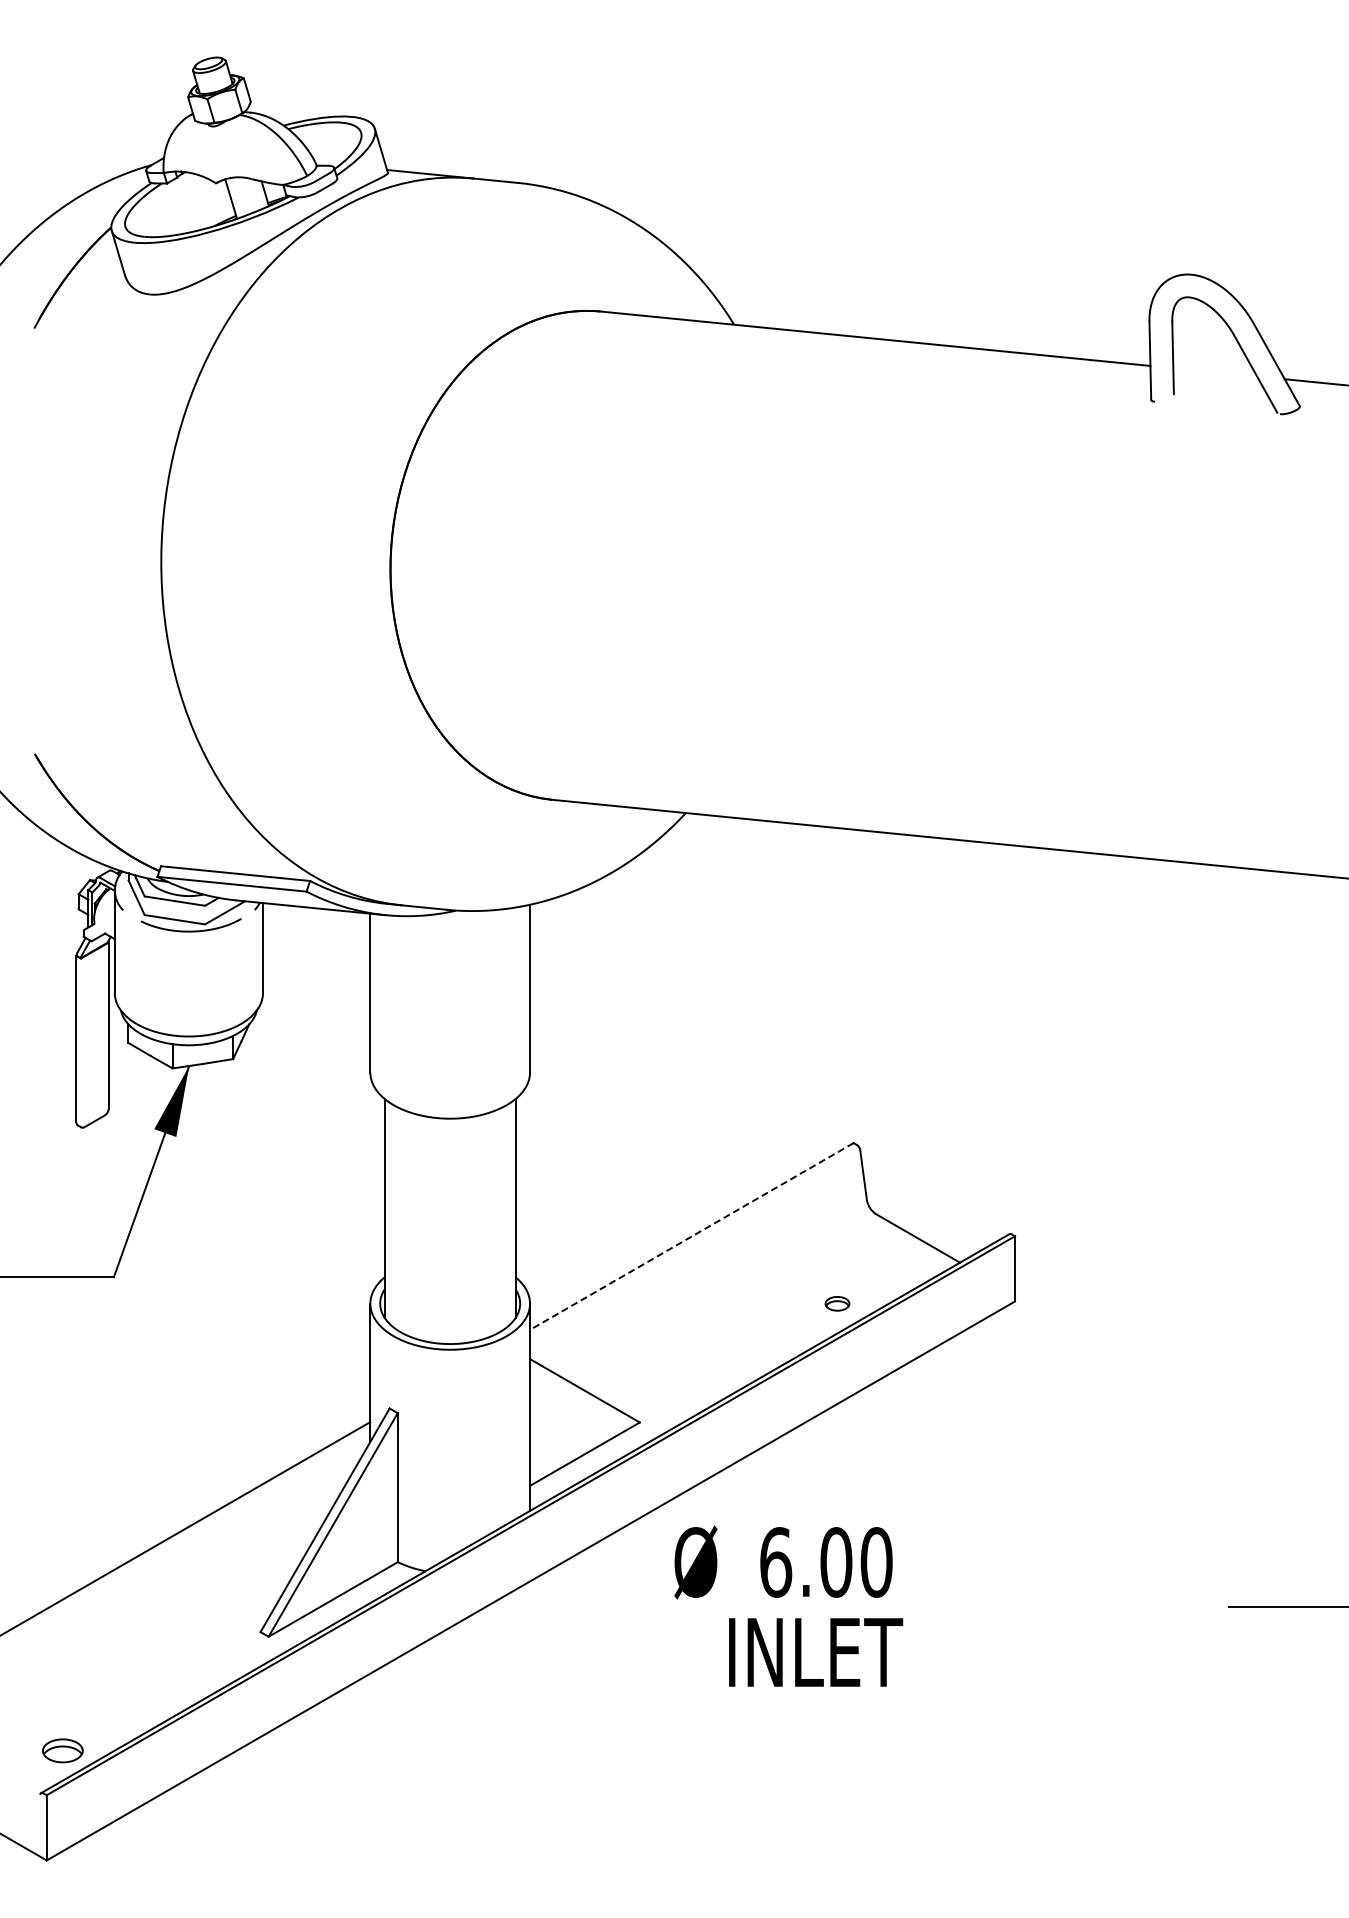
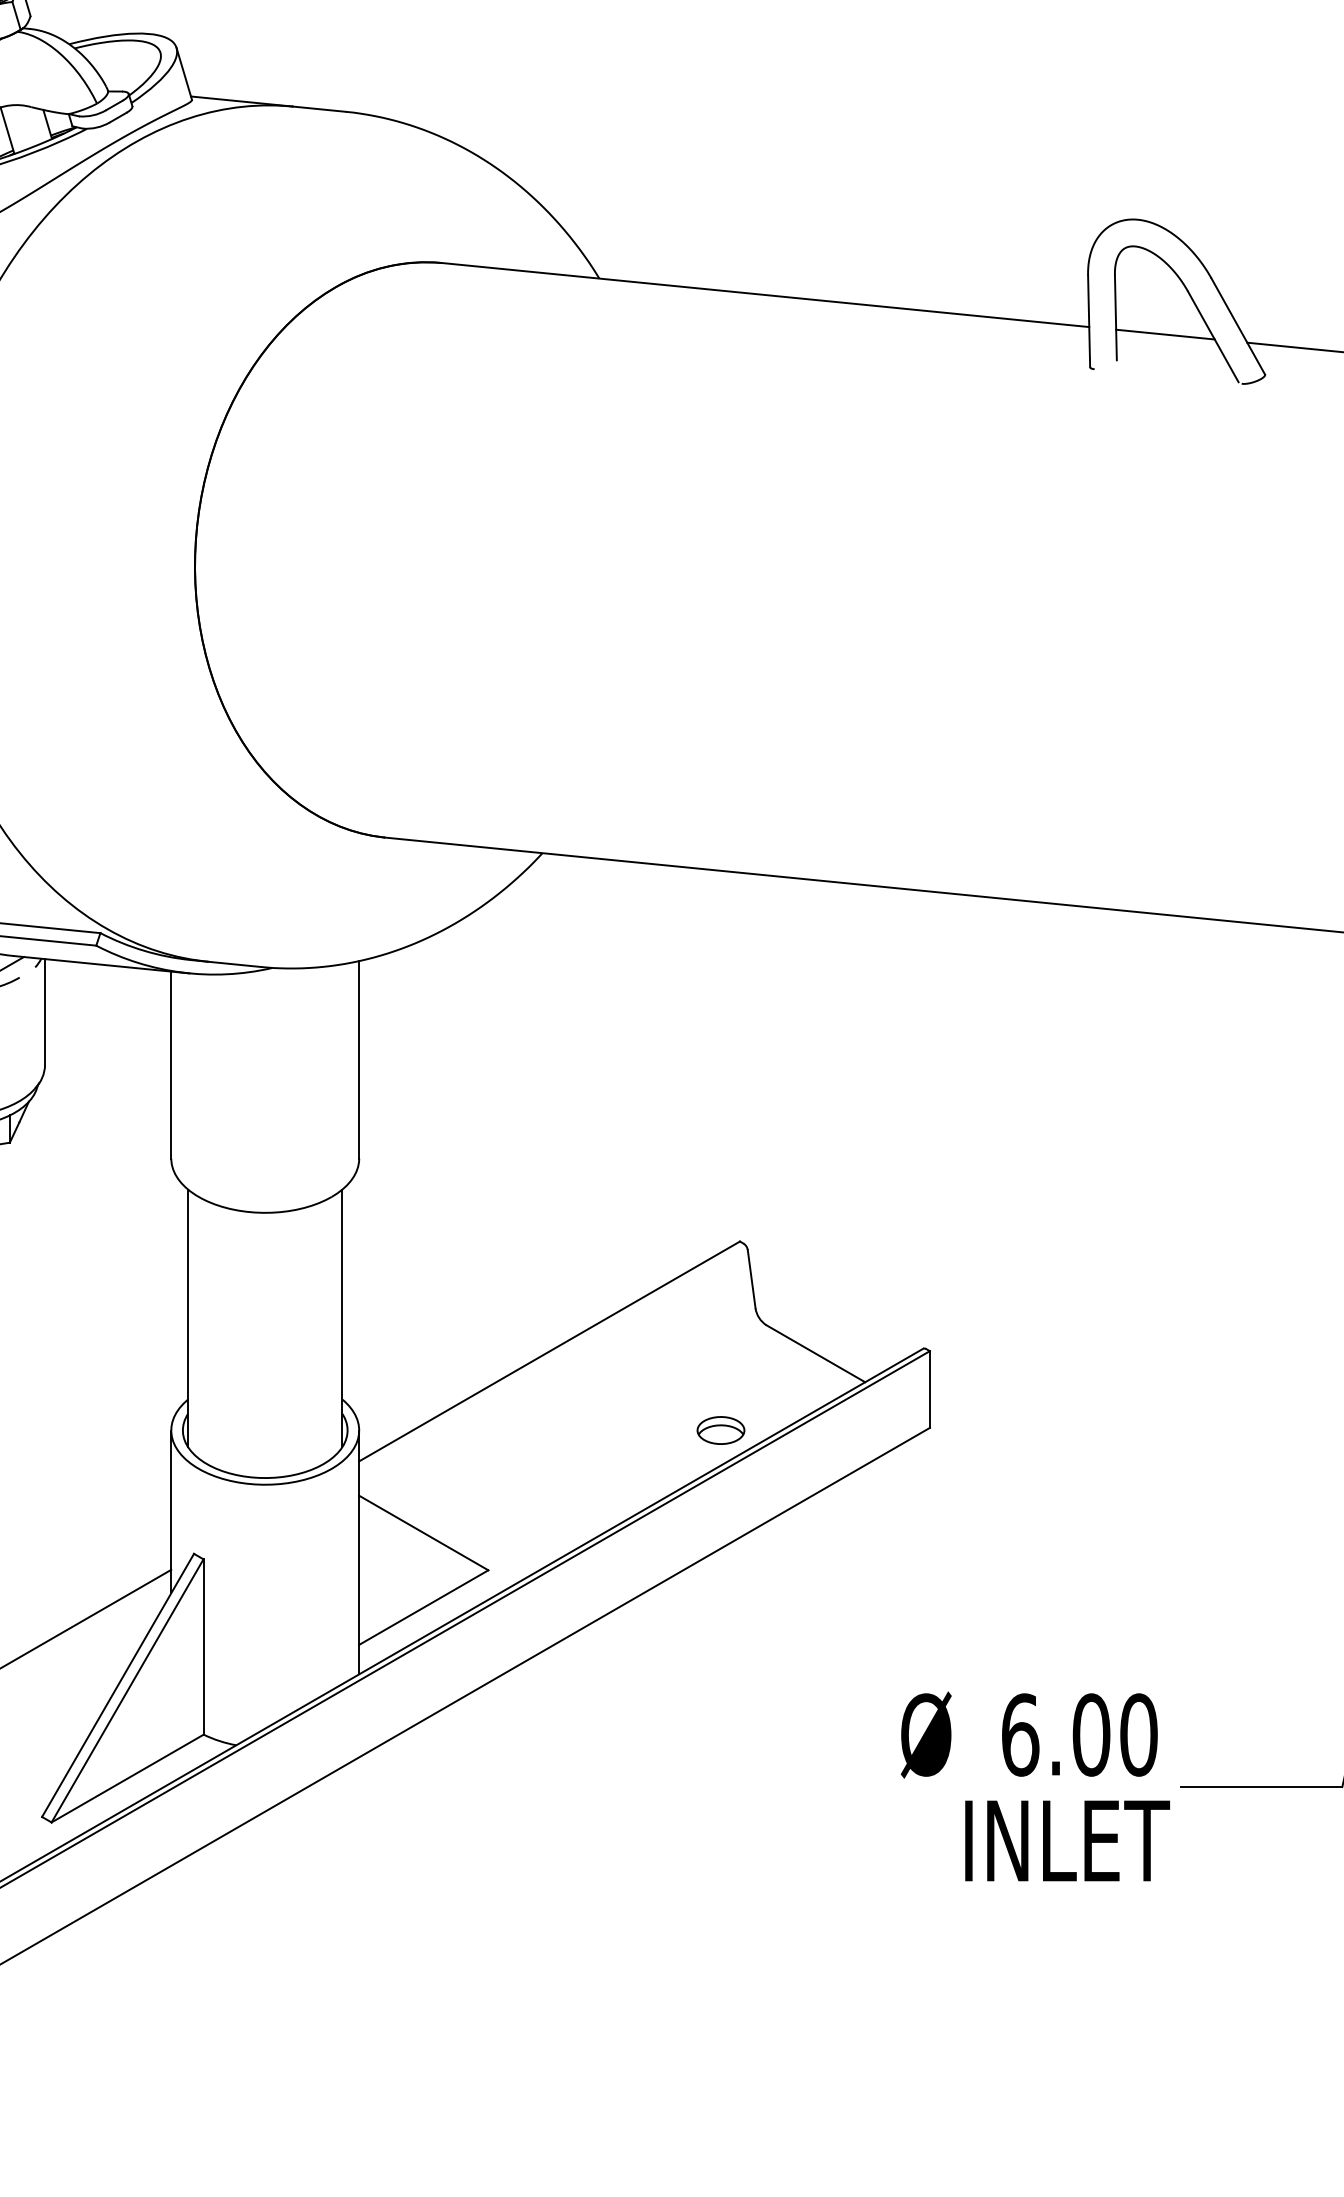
line: (1215, 372) -> (1165, 334), added
line: (691, 1236) -> (549, 1351), dashed -> solid
part: (837, 1303) -> (720, 1430), size x1.67
text: (788, 1605) -> (1035, 1785), moved

